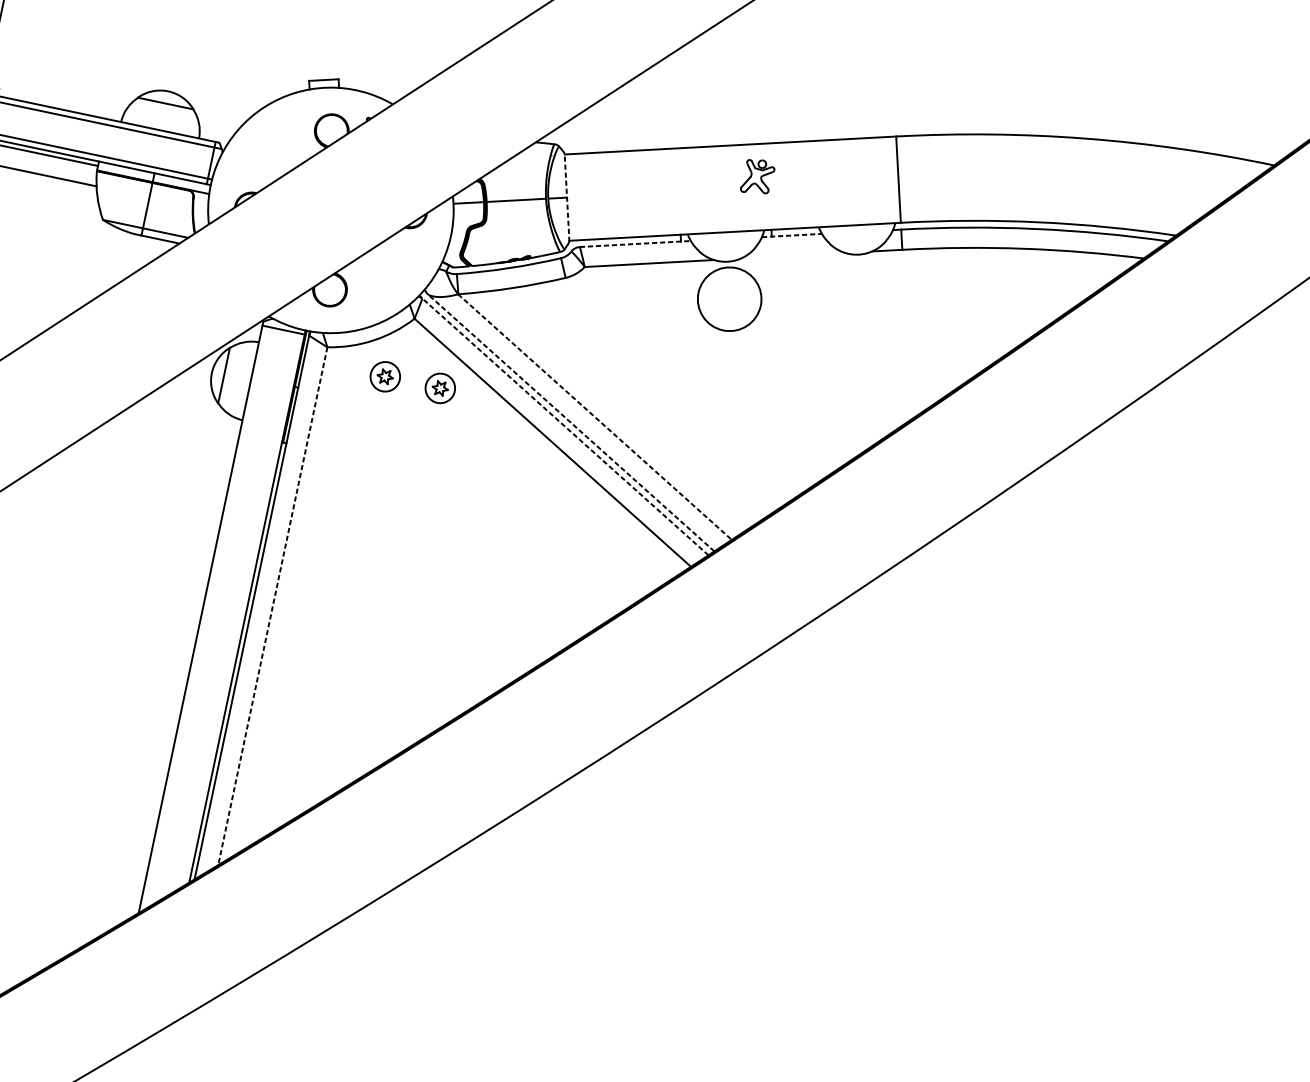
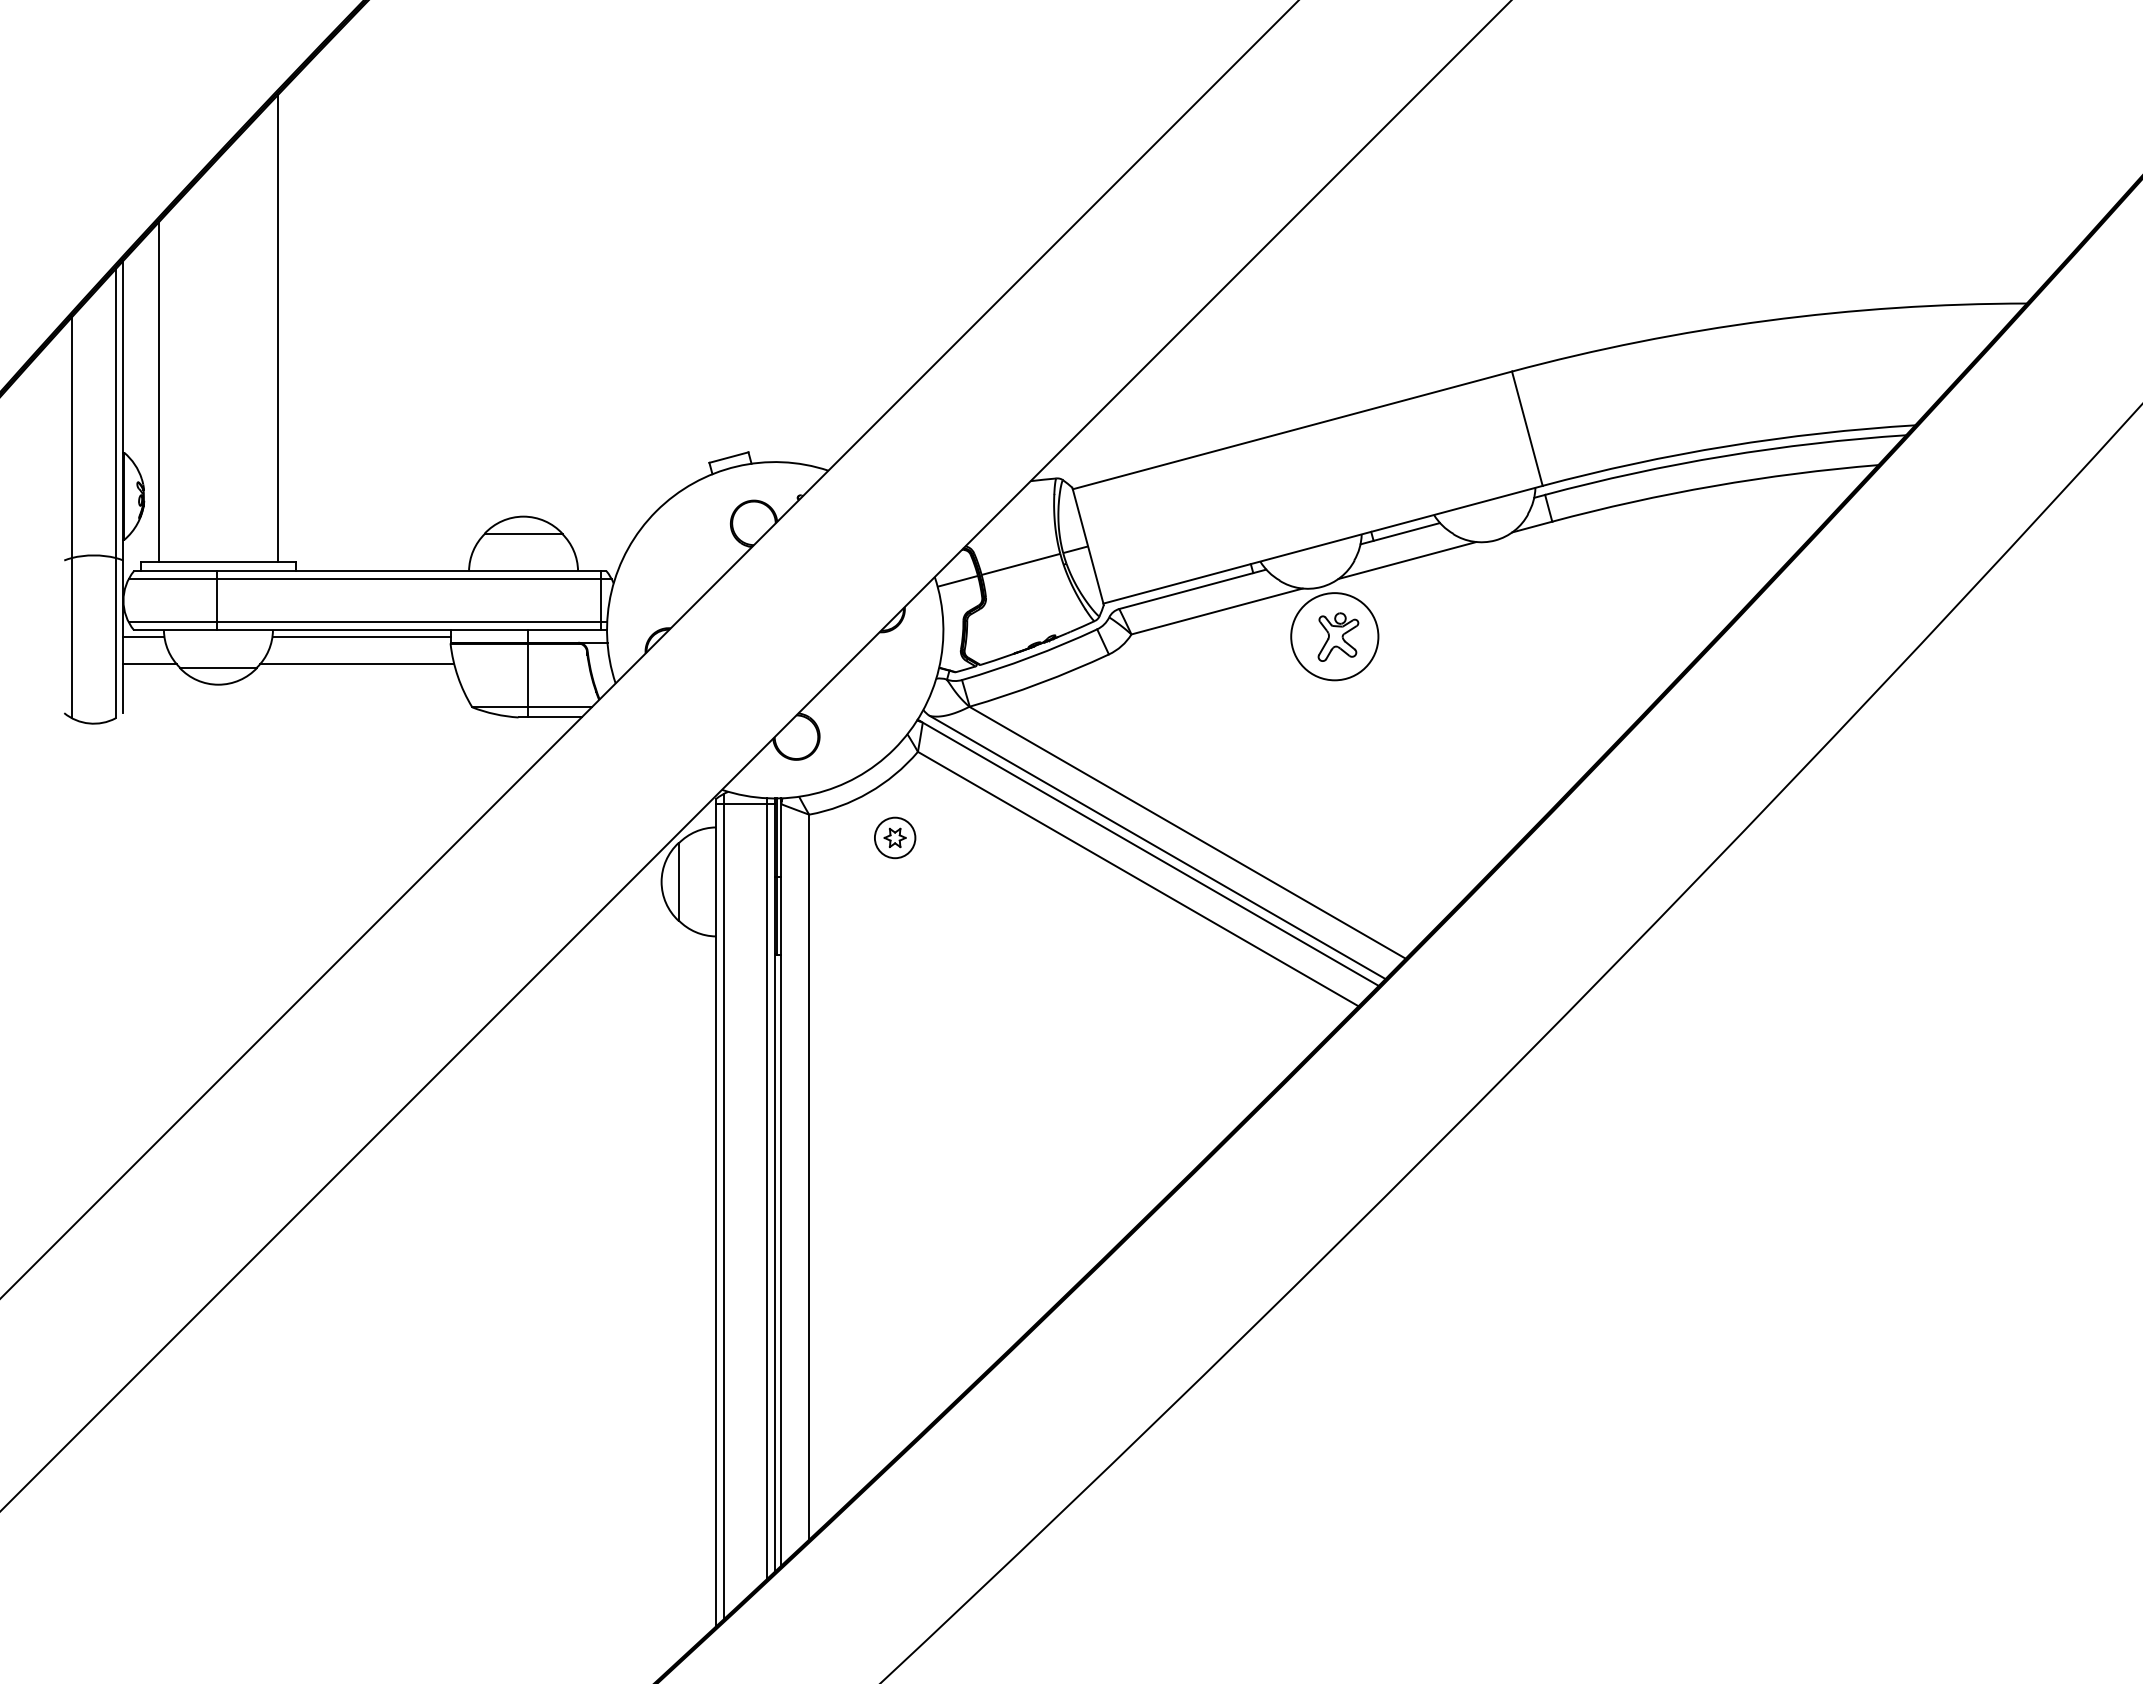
part: (758, 176) -> (1338, 636), moved
line: (567, 197) -> (1088, 546), dashed -> solid
line: (792, 235) -> (1400, 533), dashed -> solid
line: (635, 244) -> (1193, 589), dashed -> solid
line: (793, 255) -> (1407, 560), added
part: (440, 388) -> (972, 837), removed
line: (594, 416) -> (1187, 832), dashed -> solid
line: (571, 423) -> (1157, 847), dashed -> solid
line: (563, 425) -> (1147, 852), dashed -> solid
line: (273, 606) -> (809, 1177), dashed -> solid
line: (241, 608) -> (767, 1188), added
line: (207, 614) -> (723, 1206), added

